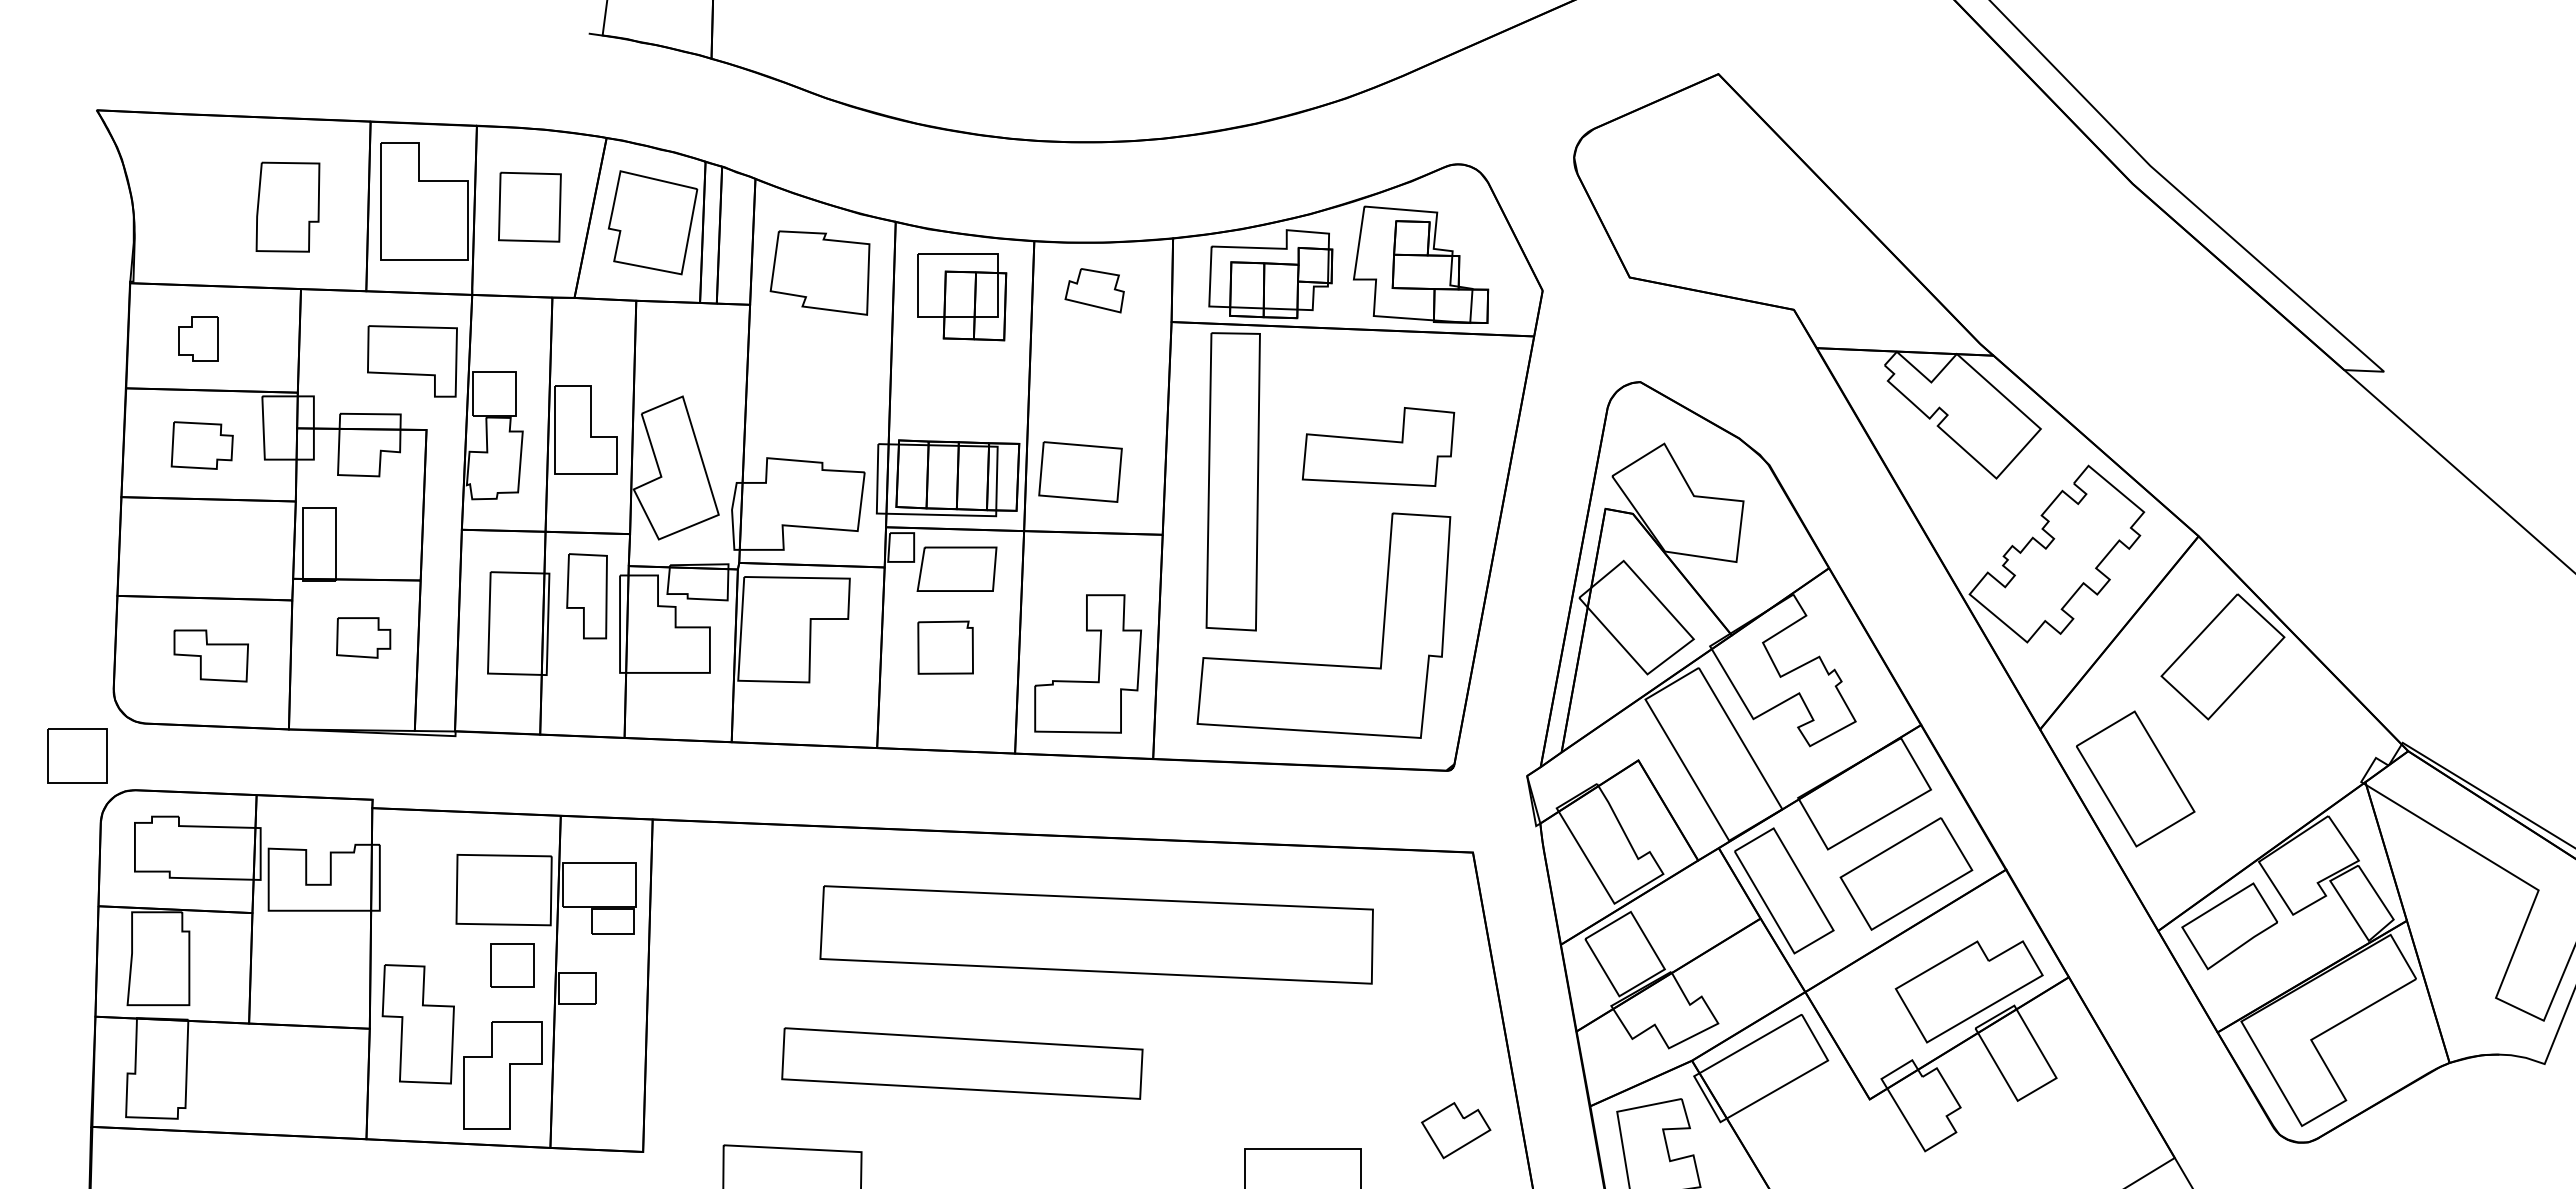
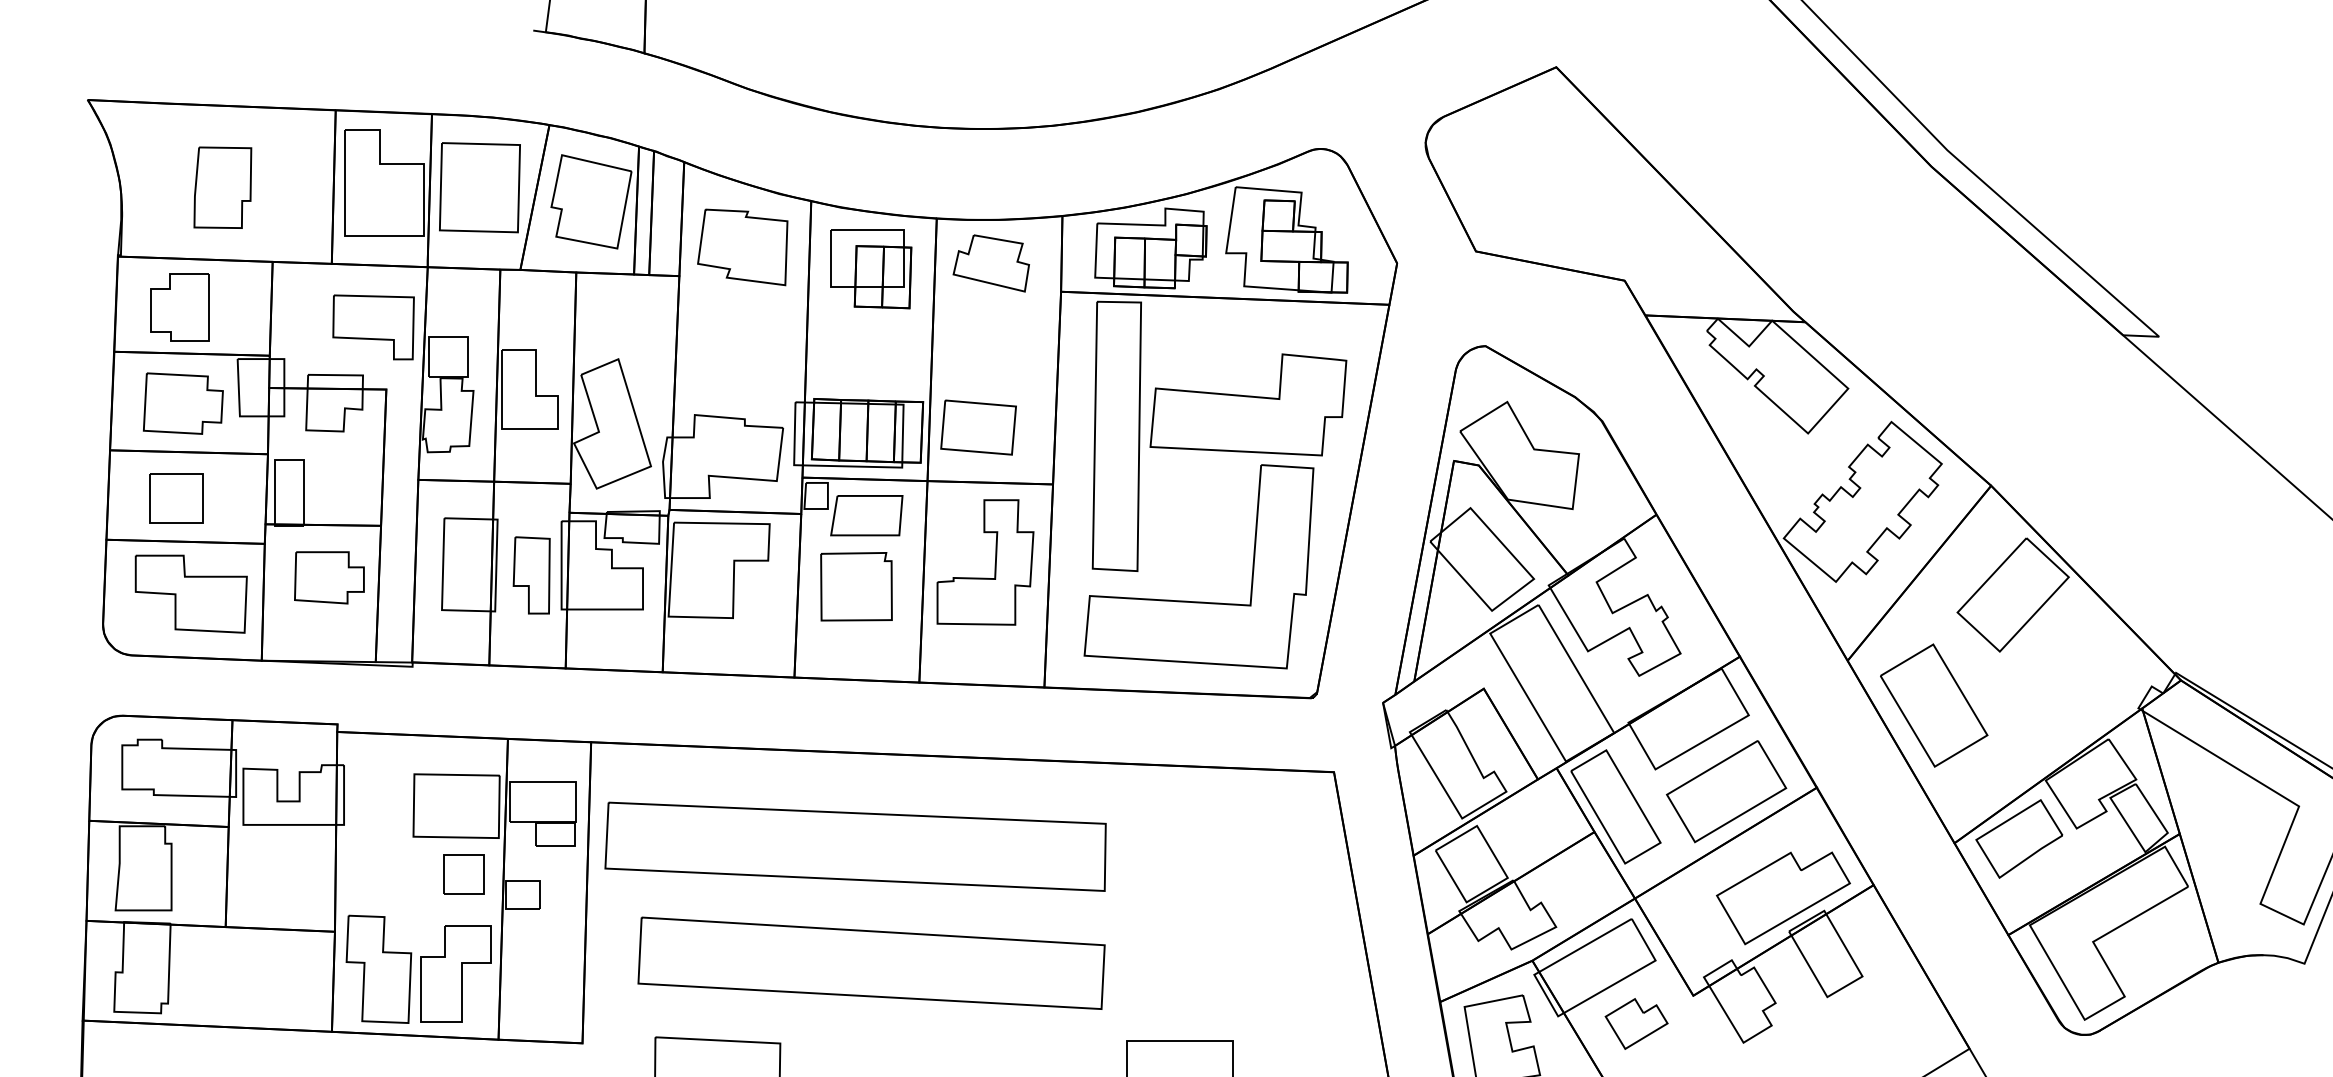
part: (287, 206) -> (222, 187), moved
part: (529, 207) -> (479, 188), size x1.43
part: (1094, 290) -> (991, 263), size x1.43
part: (198, 338) -> (179, 306), size x1.67
part: (201, 445) -> (182, 403), size x1.43
part: (1378, 446) -> (1248, 404), size x1.43
part: (586, 596) -> (531, 575), moved
part: (363, 637) -> (329, 577), size x1.43
part: (945, 647) -> (856, 586), size x1.43
part: (211, 655) -> (191, 593), size x1.67
part: (1098, 663) -> (994, 562), moved
part: (77, 755) -> (176, 497), moved
part: (1096, 934) -> (855, 846), moved
part: (417, 1024) -> (378, 969), moved
part: (962, 1063) -> (871, 963), size x1.43
part: (1456, 1130) -> (1636, 1023), moved

